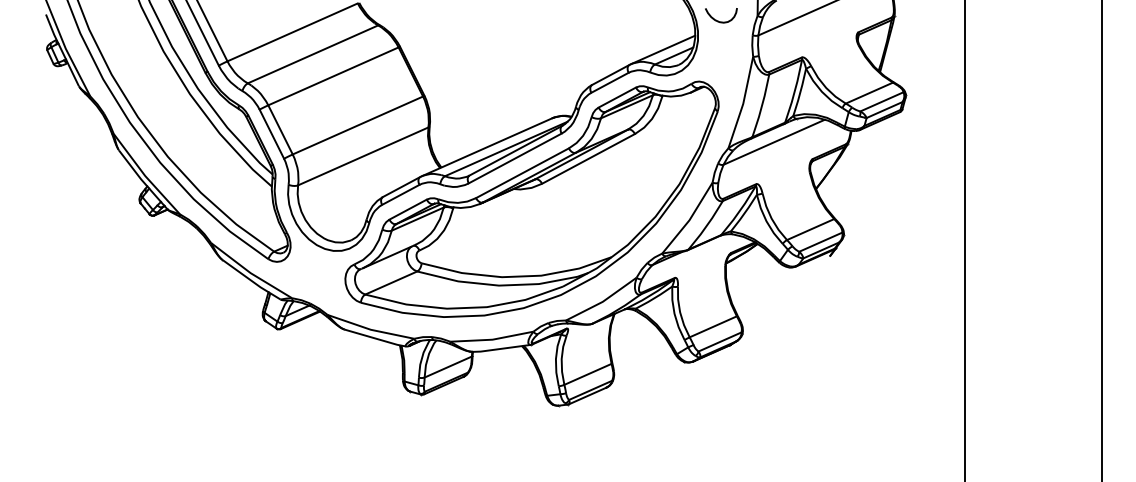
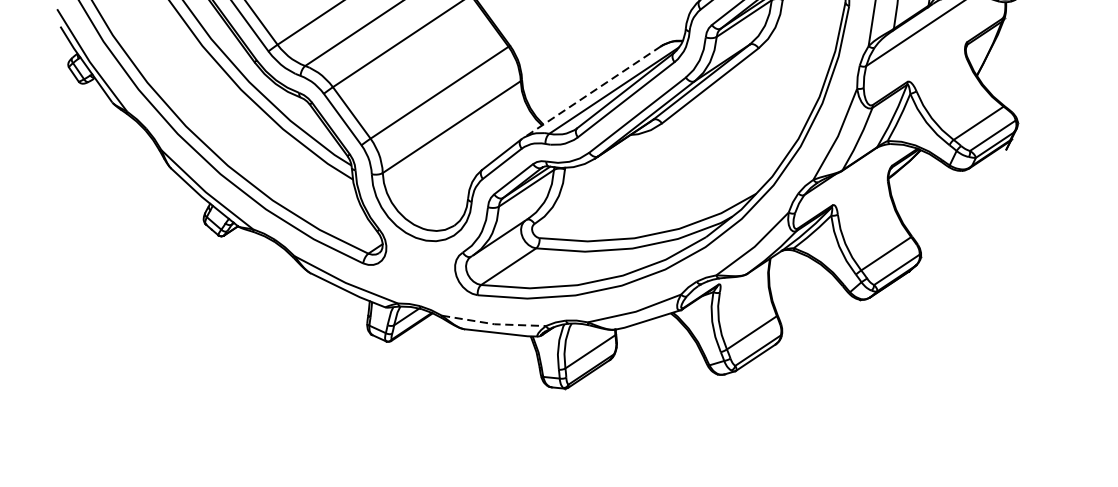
line: (486, 147) -> (591, 92), solid -> dashed
line: (370, 329) -> (493, 324), solid -> dashed

